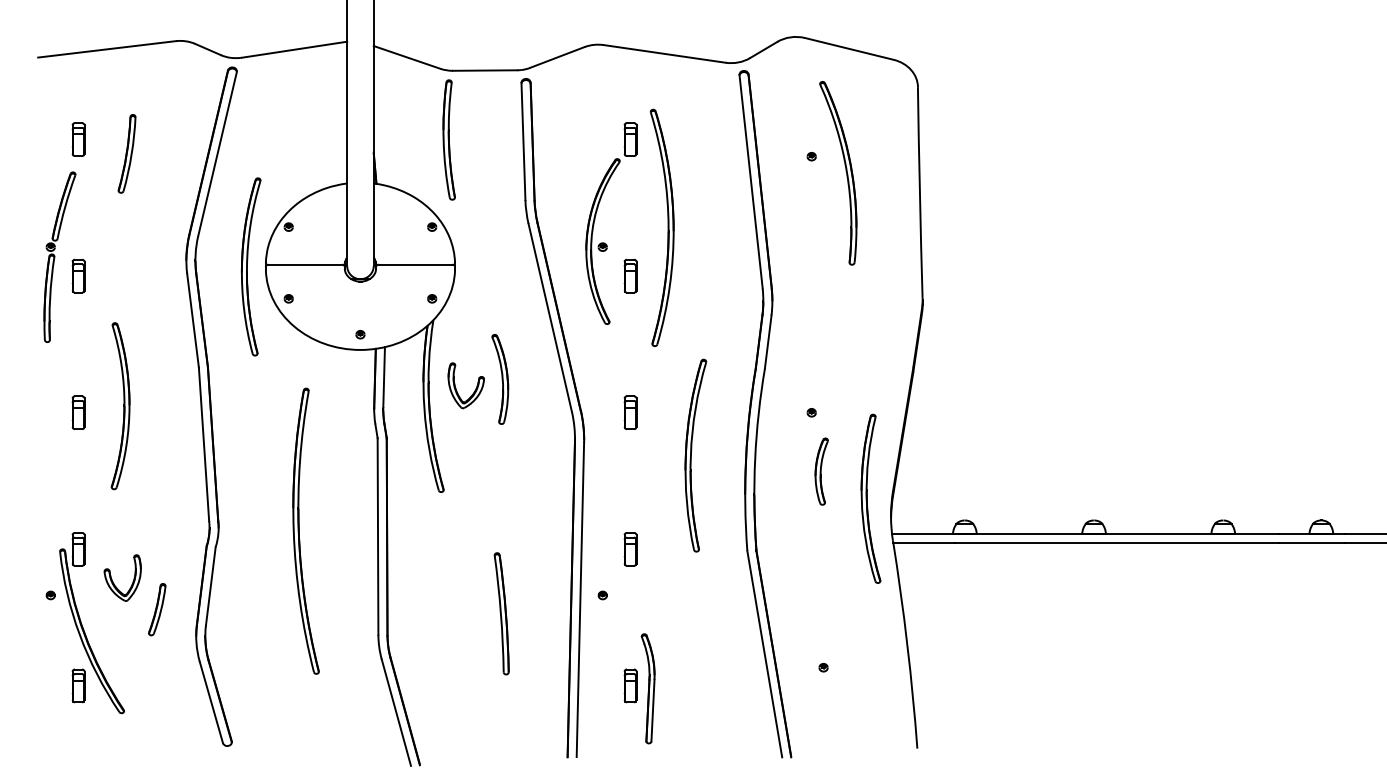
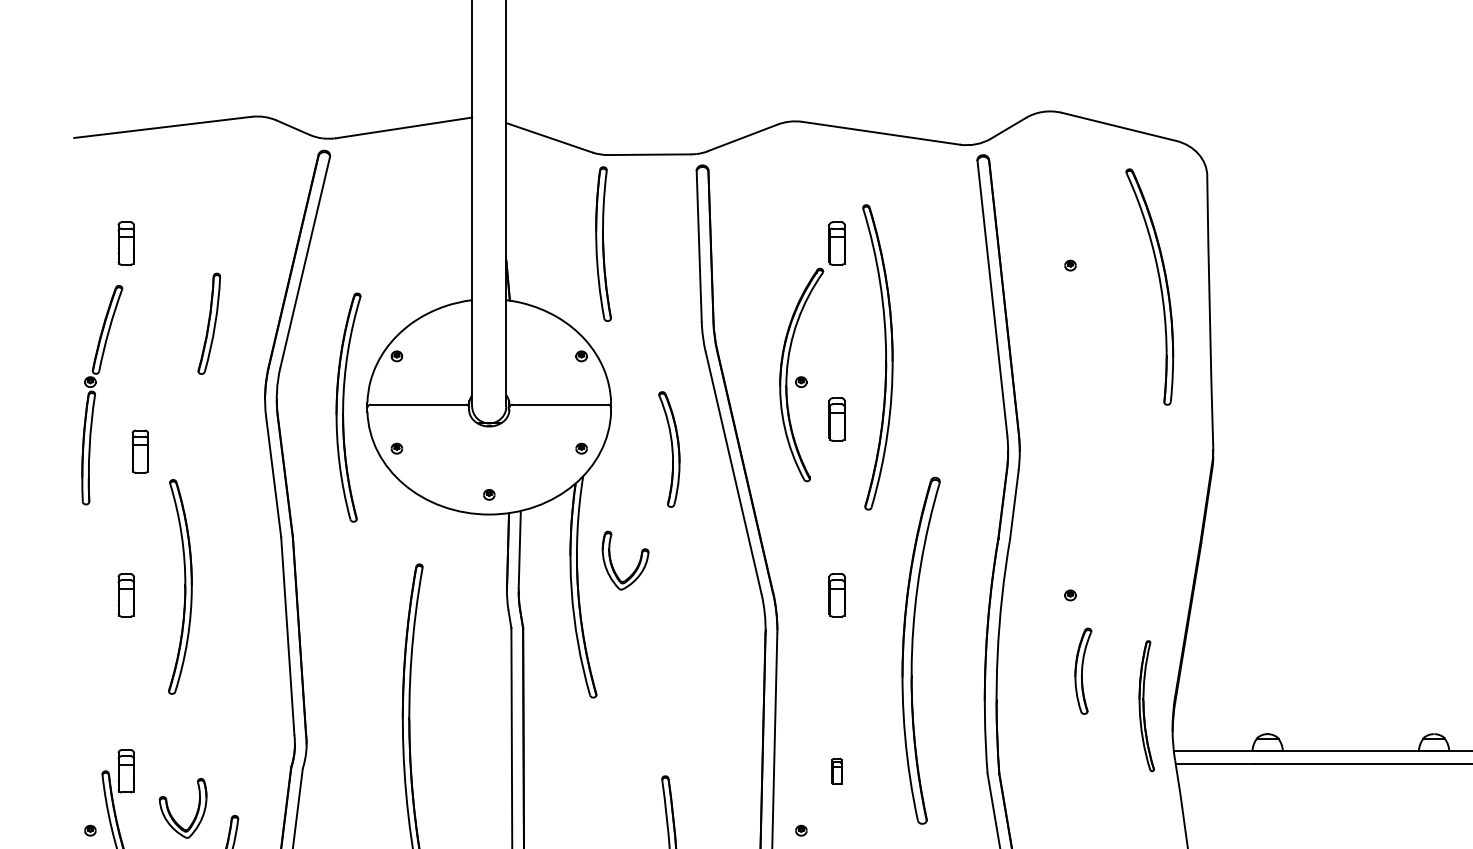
part: (126, 153) -> (208, 323), moved
part: (845, 171) -> (1159, 284), moved
part: (78, 275) -> (140, 450), moved
part: (500, 379) -> (669, 449), moved
part: (695, 455) -> (920, 650), size x1.4
part: (870, 498) -> (1146, 705), size x0.6
part: (630, 549) -> (837, 771), size x0.6

